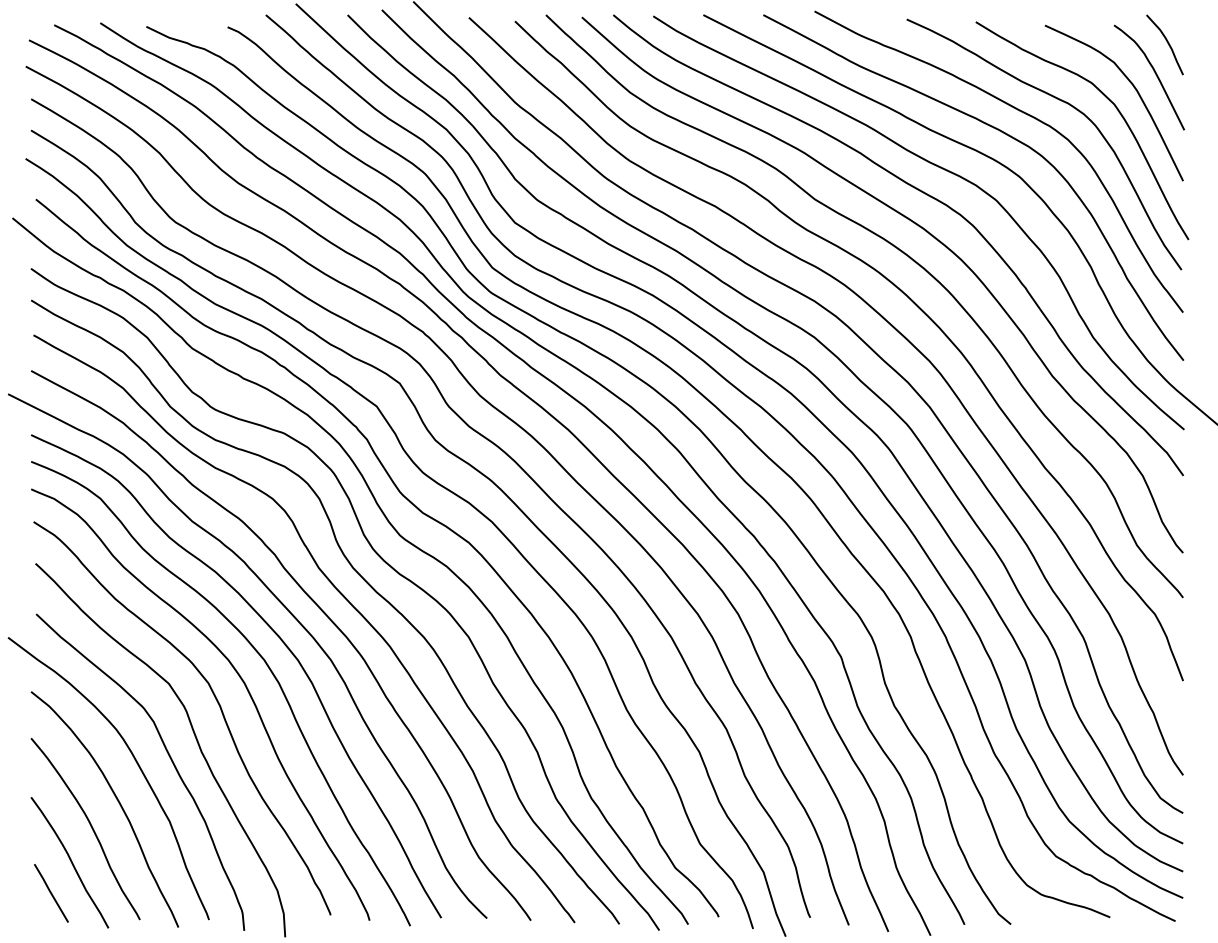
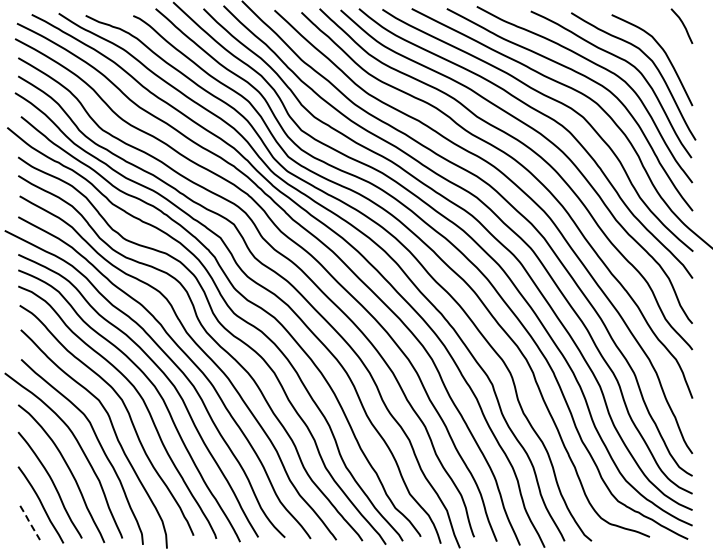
curve: (1153, 74) -> (675, 43), removed
line: (50, 892) -> (29, 522), solid -> dashed

